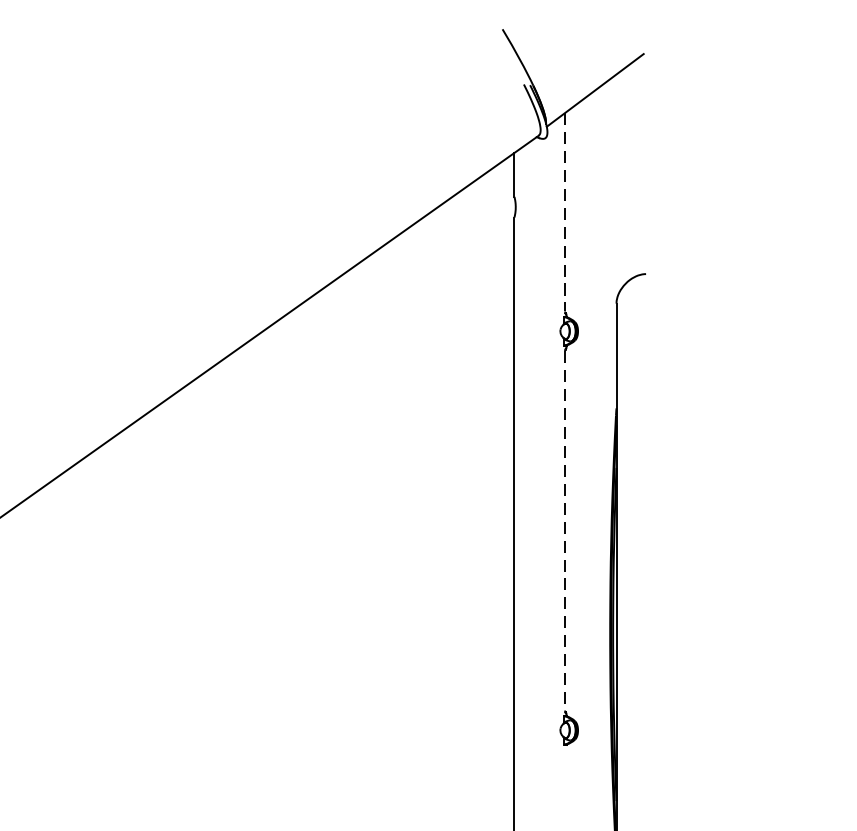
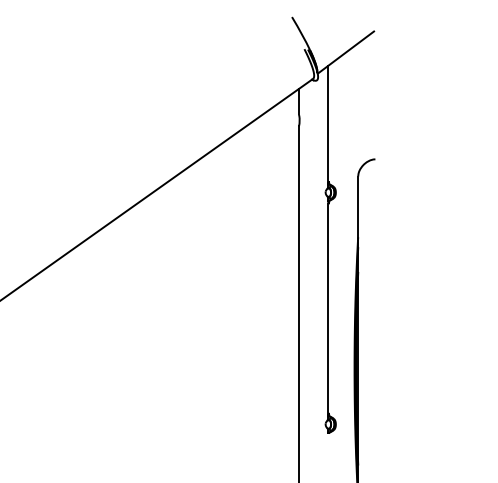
line: (565, 212) -> (328, 123), dashed -> solid
line: (565, 532) -> (328, 309), dashed -> solid

